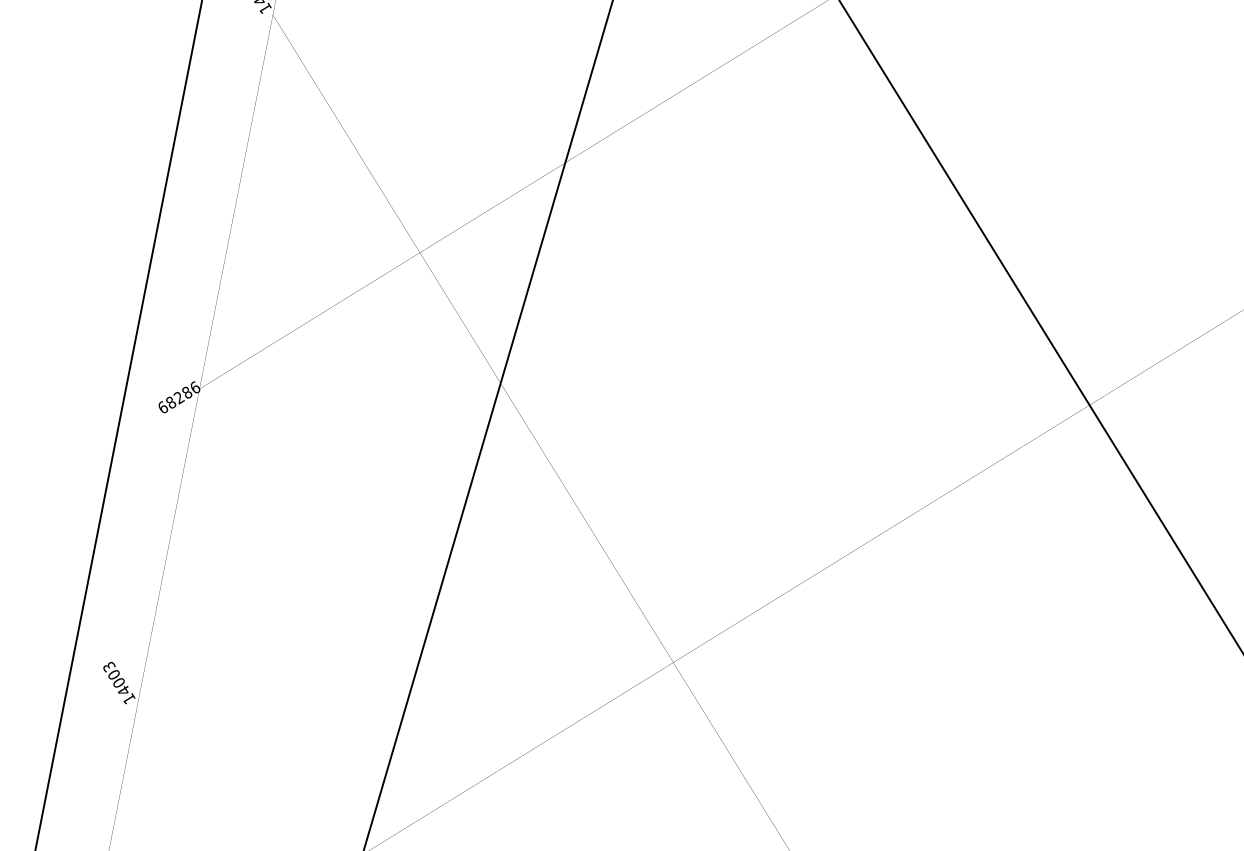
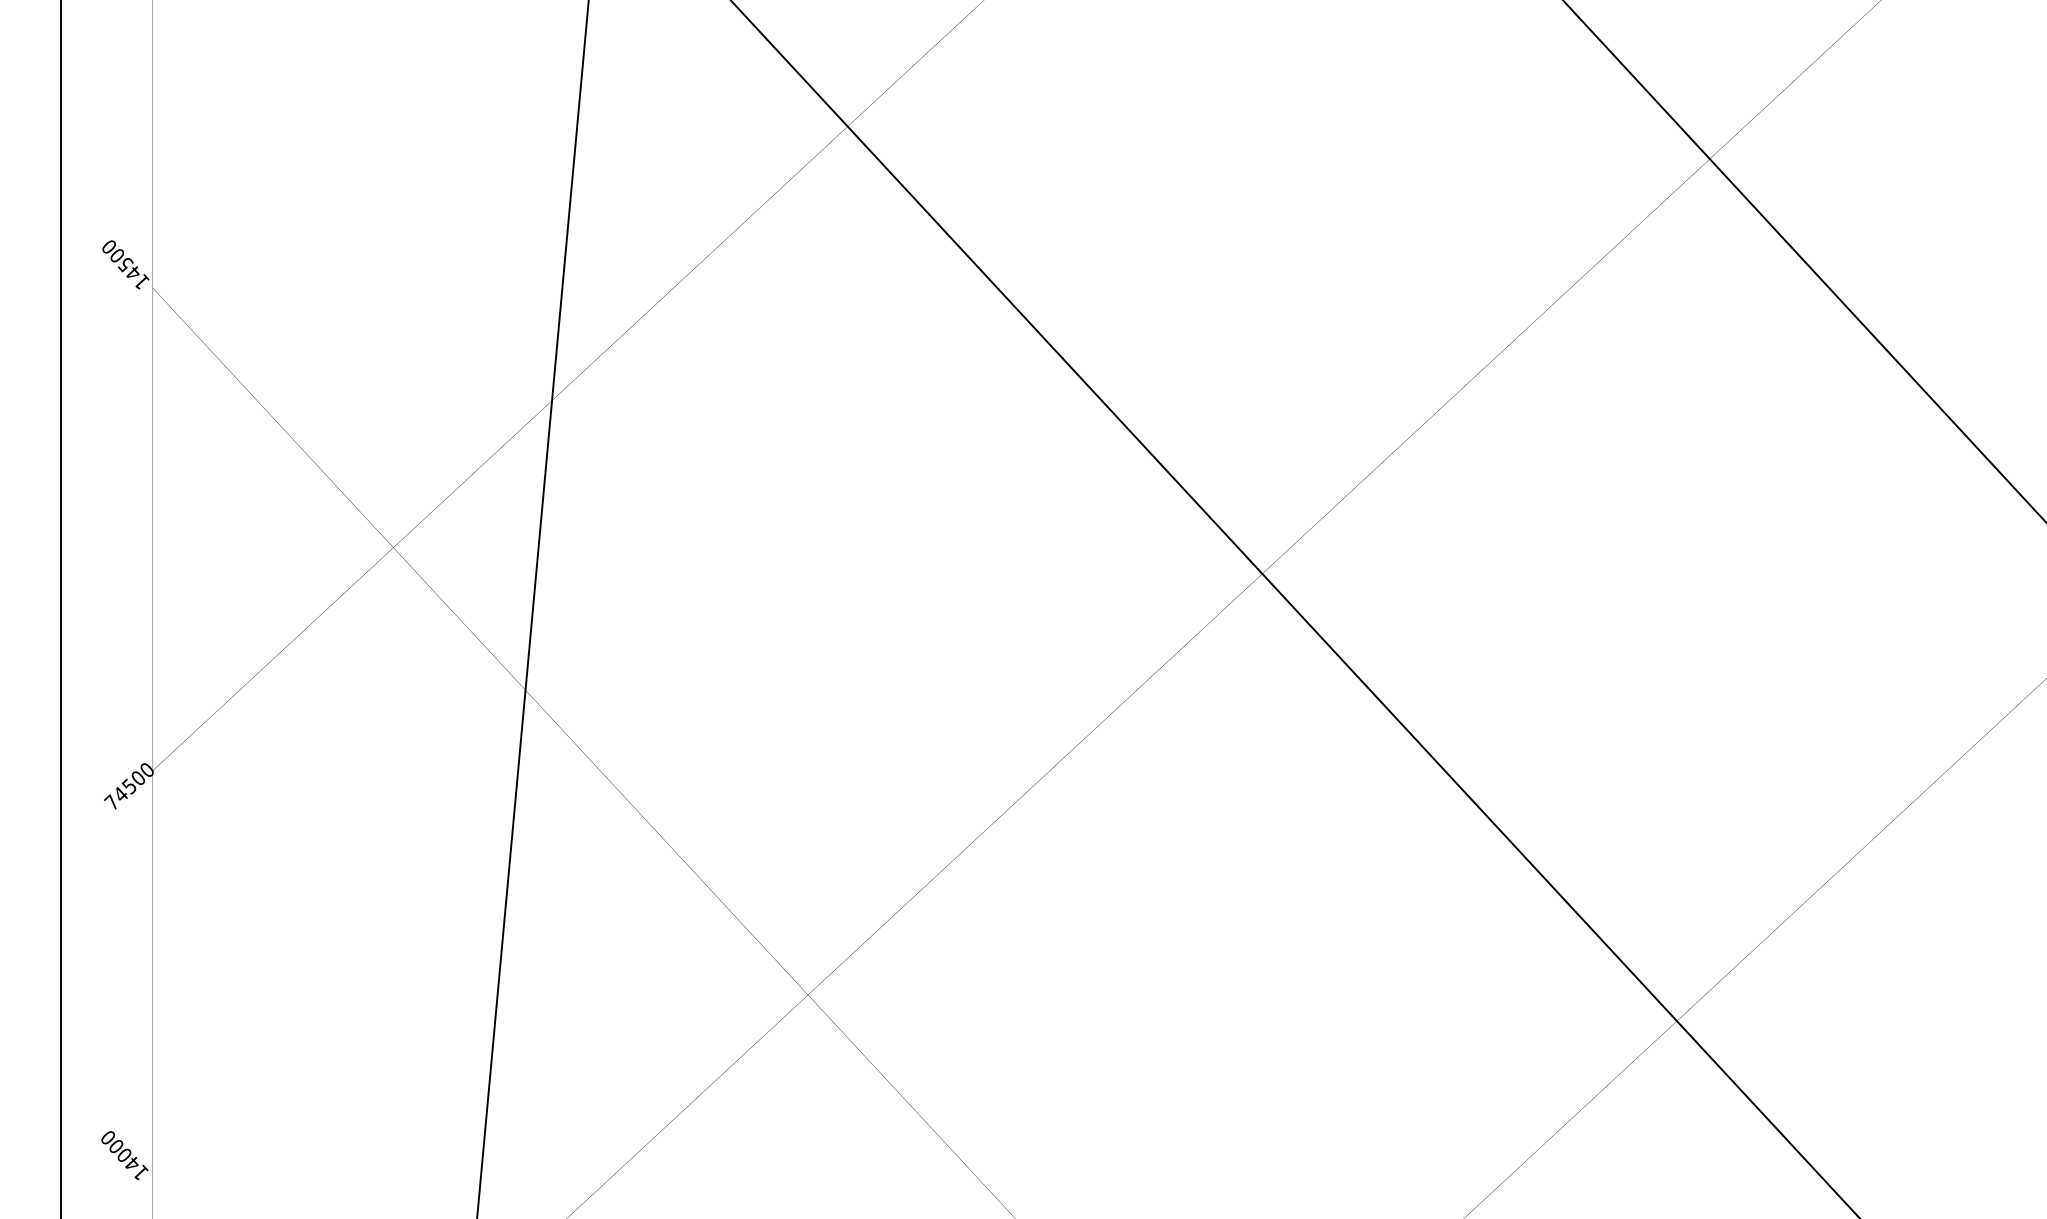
text: (179, 396) -> (129, 785), 68286 -> 74500
text: (109, 667) -> (108, 1138), 14003 -> 14000

